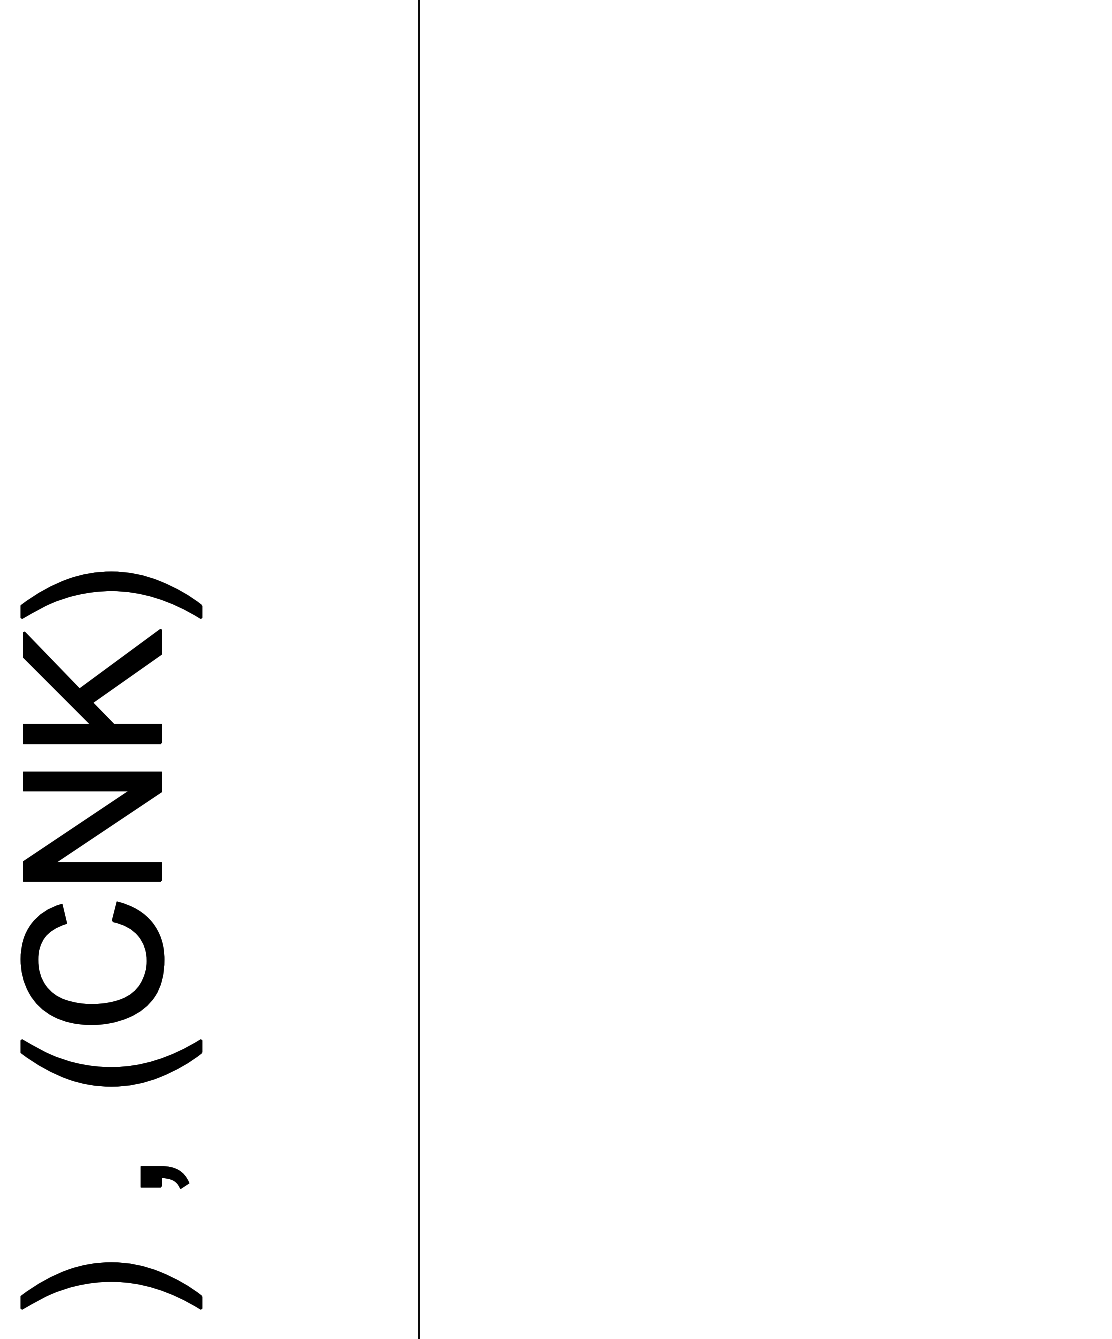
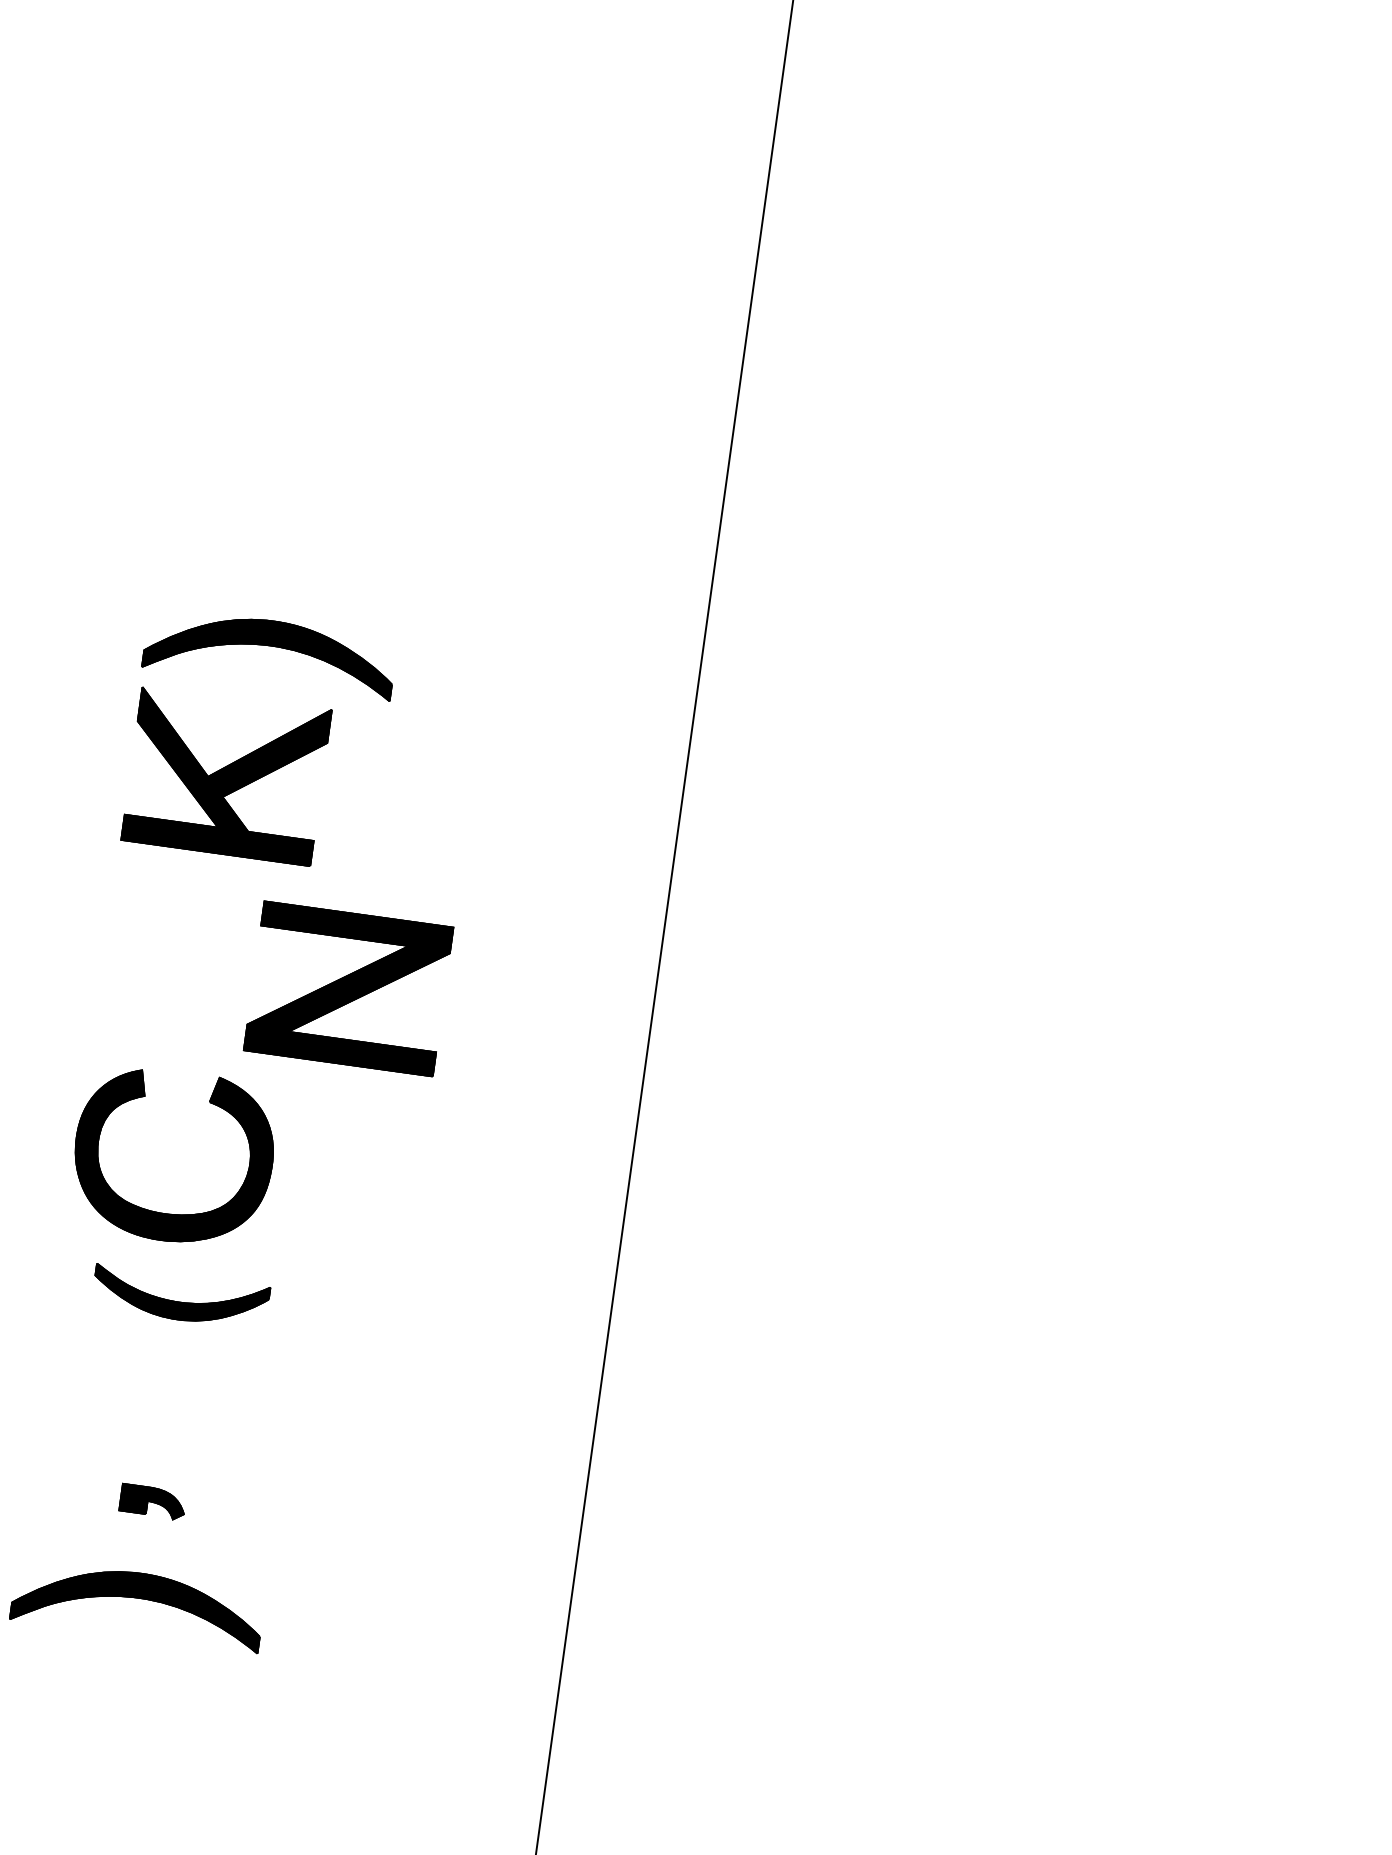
part: (92, 826) -> (348, 988), moved
part: (111, 1062) -> (180, 1296), size x0.7
part: (164, 1177) -> (152, 1502), moved

